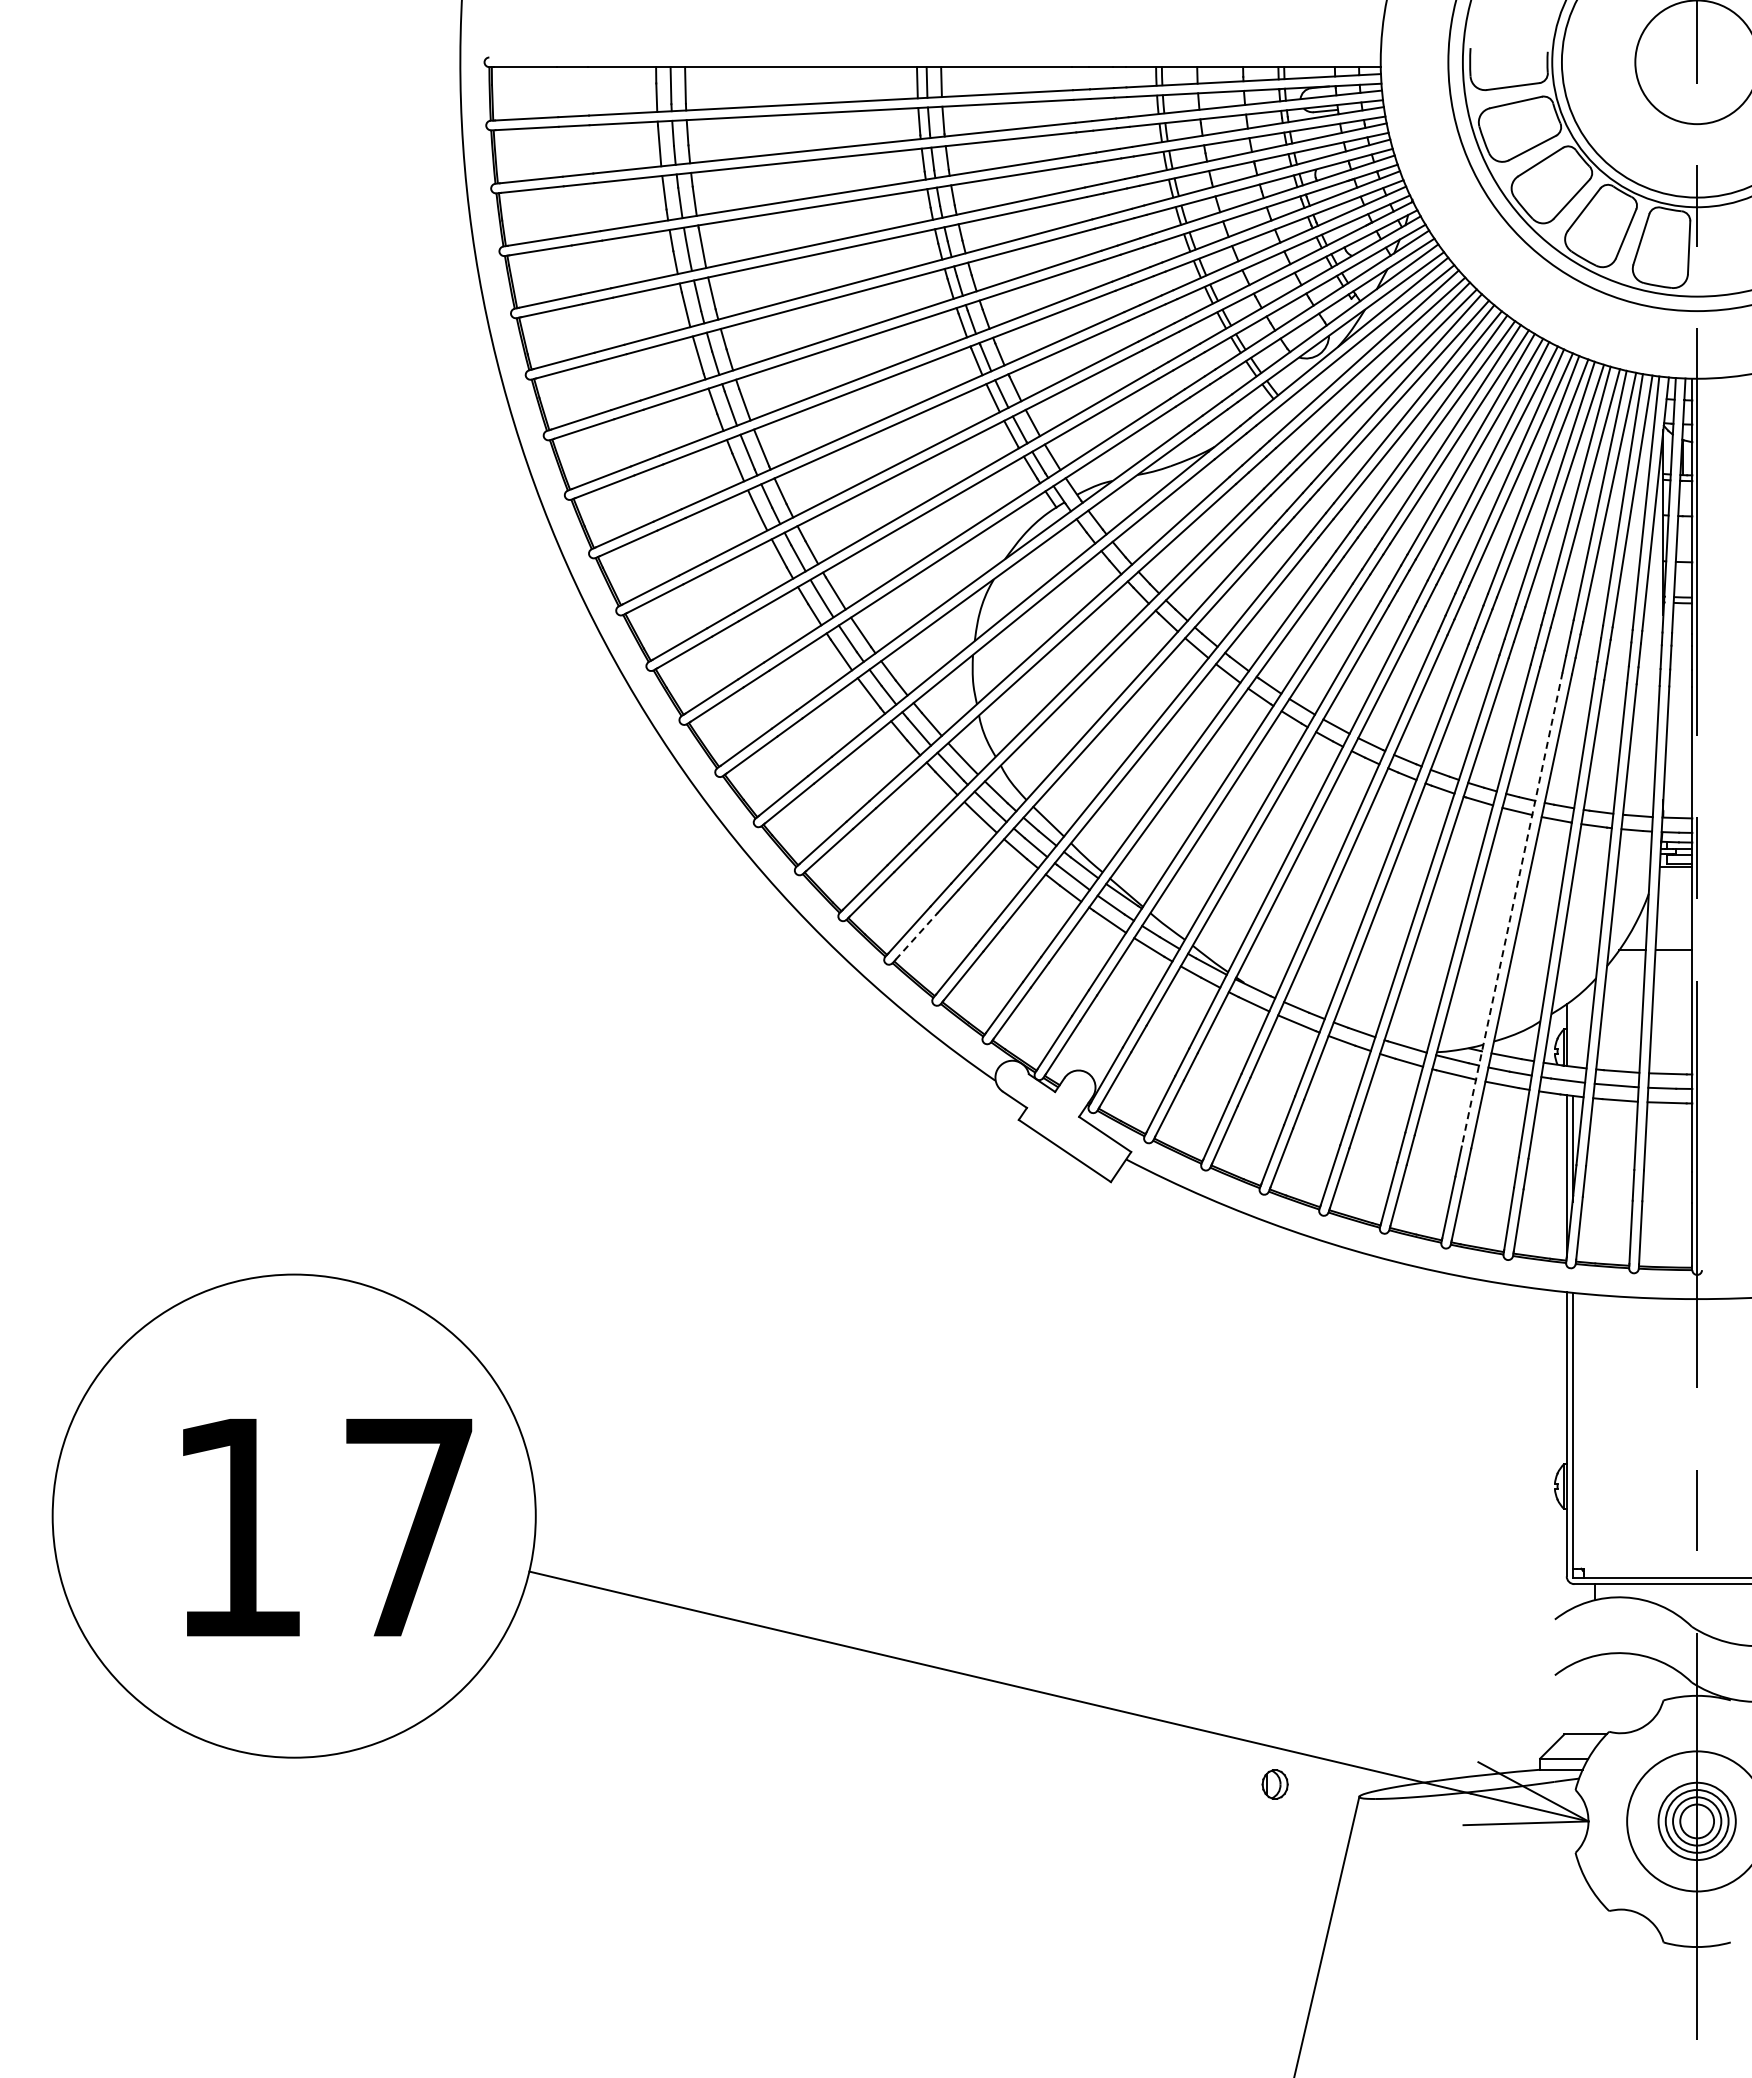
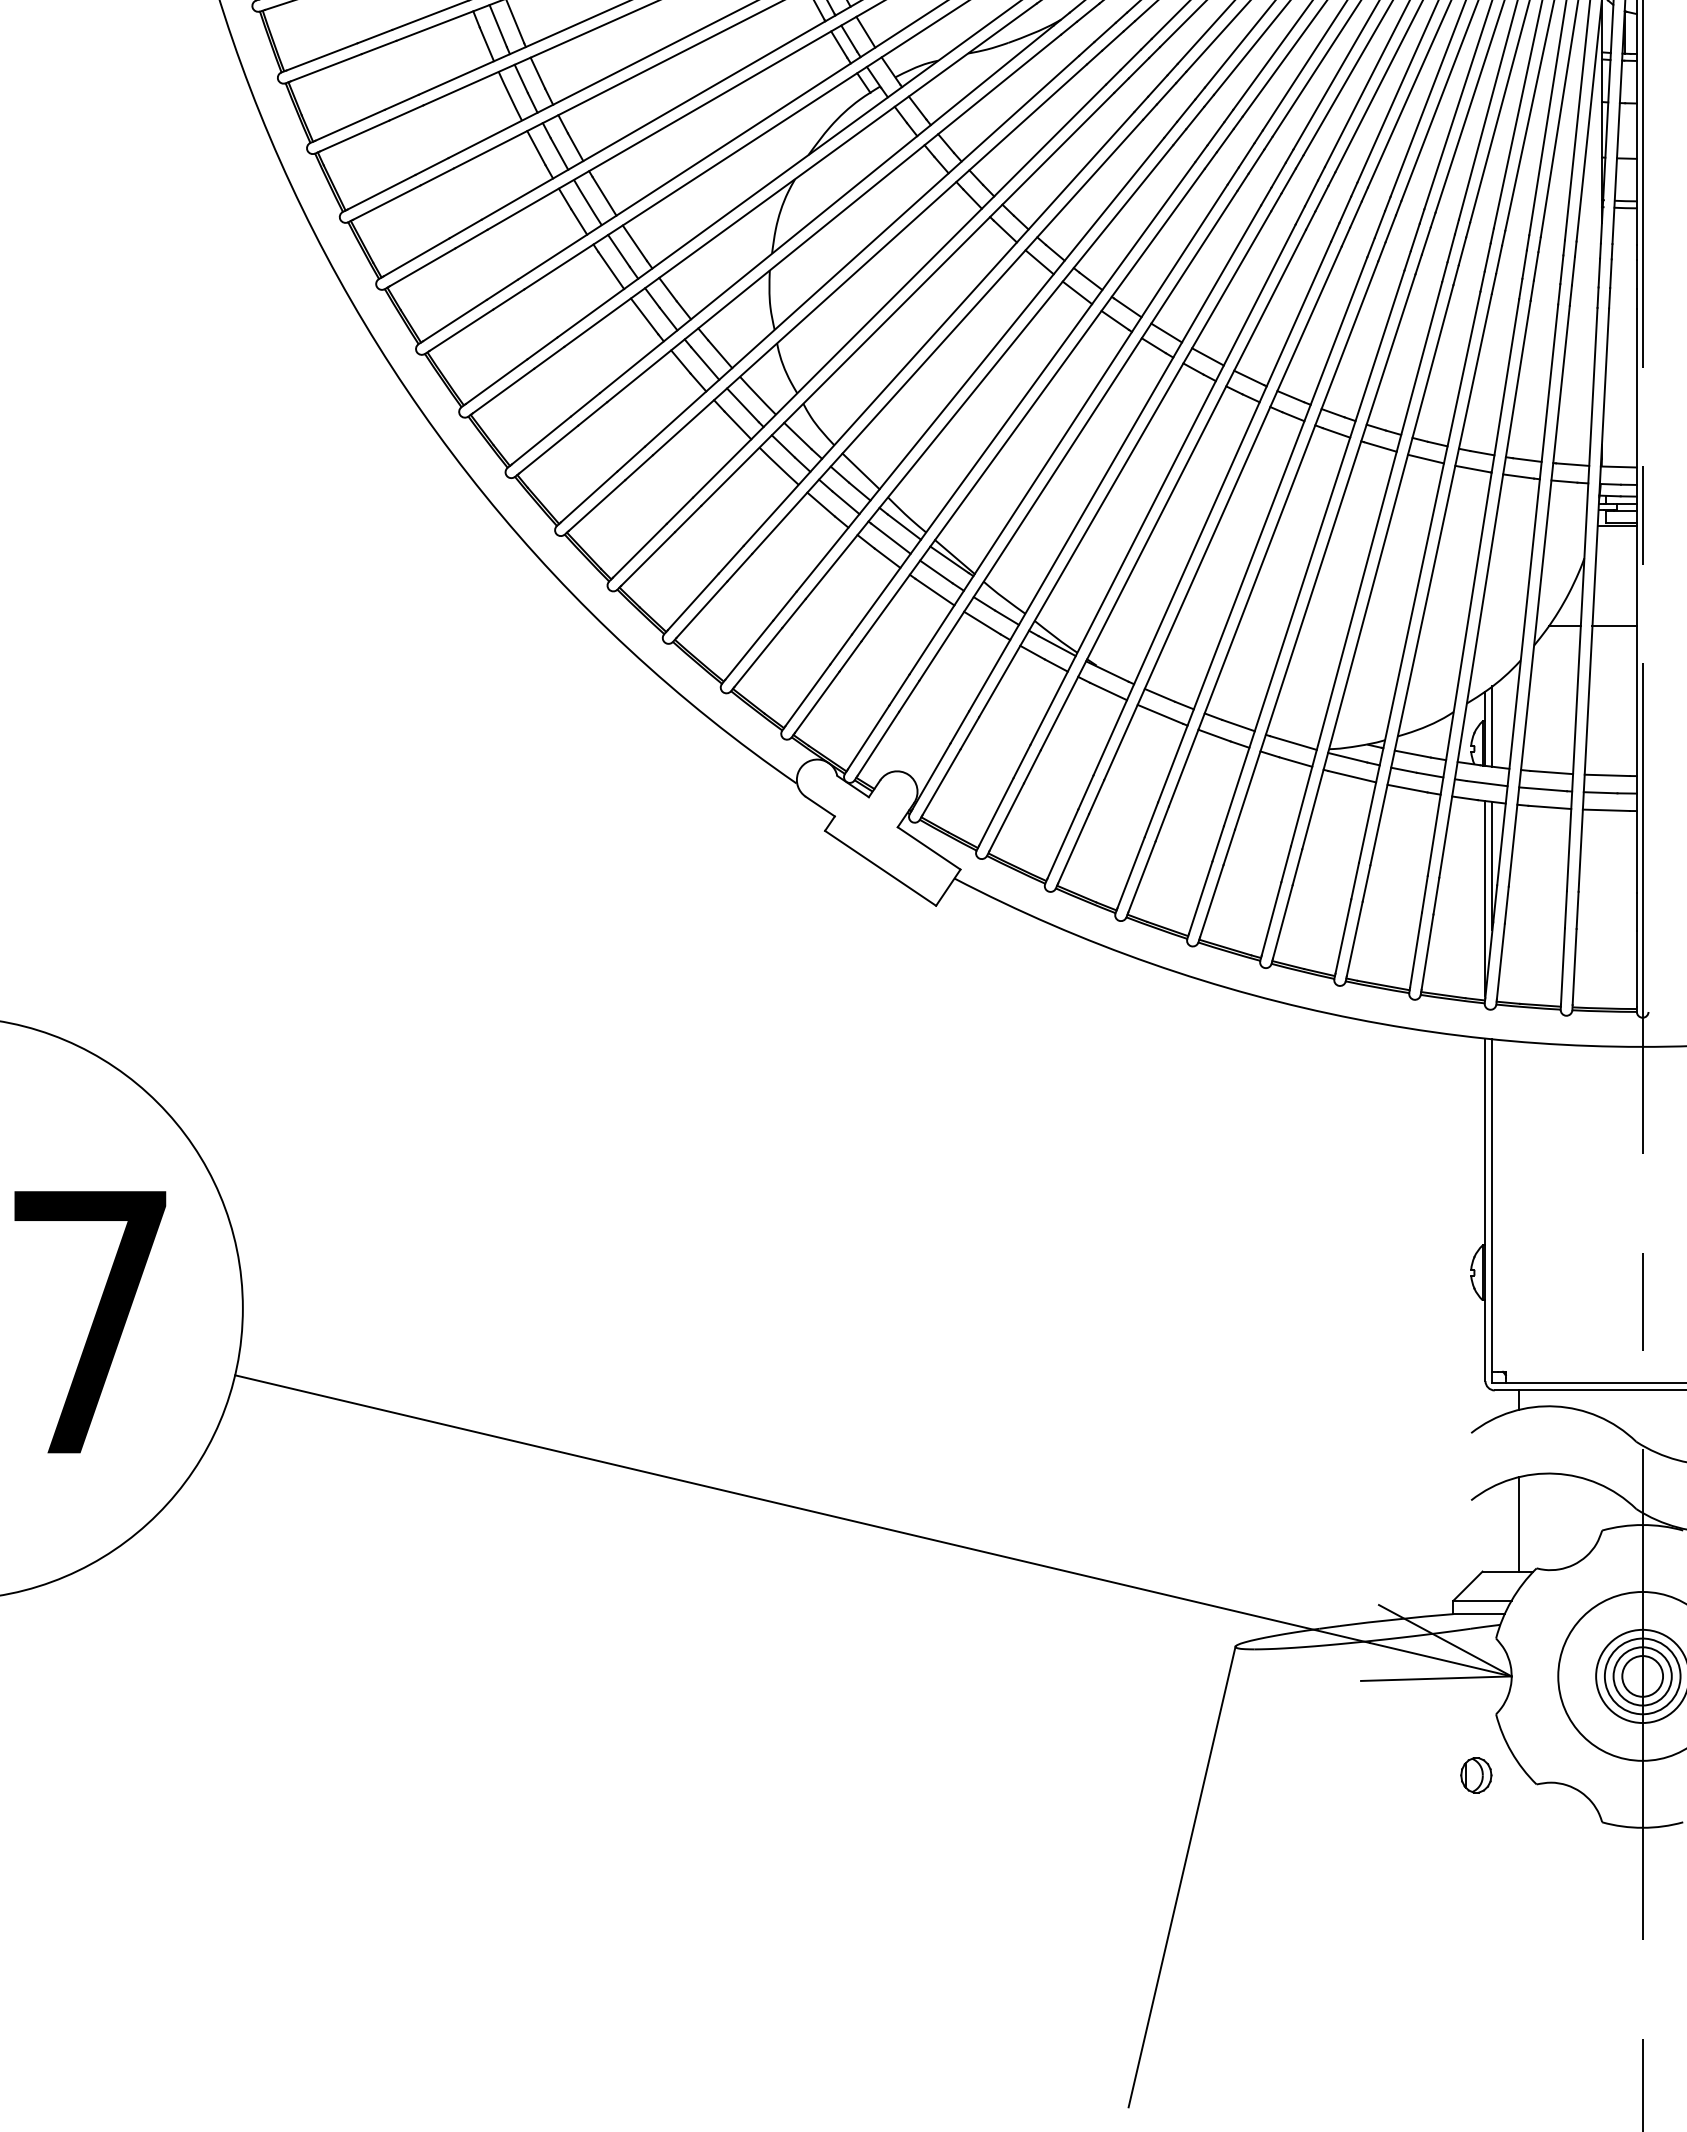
line: (1512, 910) -> (1420, 578), dashed -> solid
line: (916, 936) -> (701, 609), dashed -> solid
line: (1572, 1032) -> (1492, 725), added
line: (1594, 1695) -> (1518, 1524), added
part: (1274, 1784) -> (1475, 1775), moved

